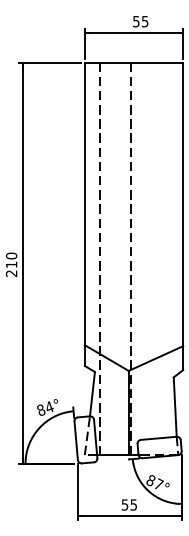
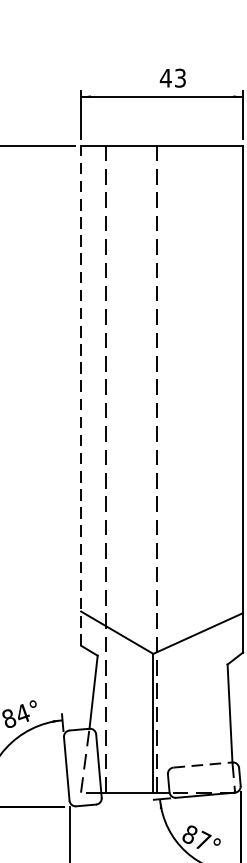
text: (140, 21) -> (172, 77), 55 -> 43
line: (84, 214) -> (80, 396), solid -> dashed
line: (158, 438) -> (202, 765), solid -> dashed

